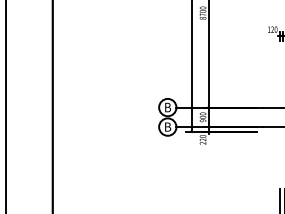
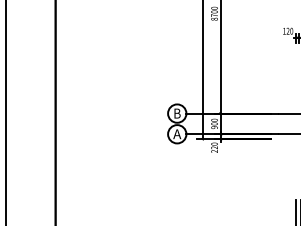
text: (167, 126) -> (176, 133), B -> A

